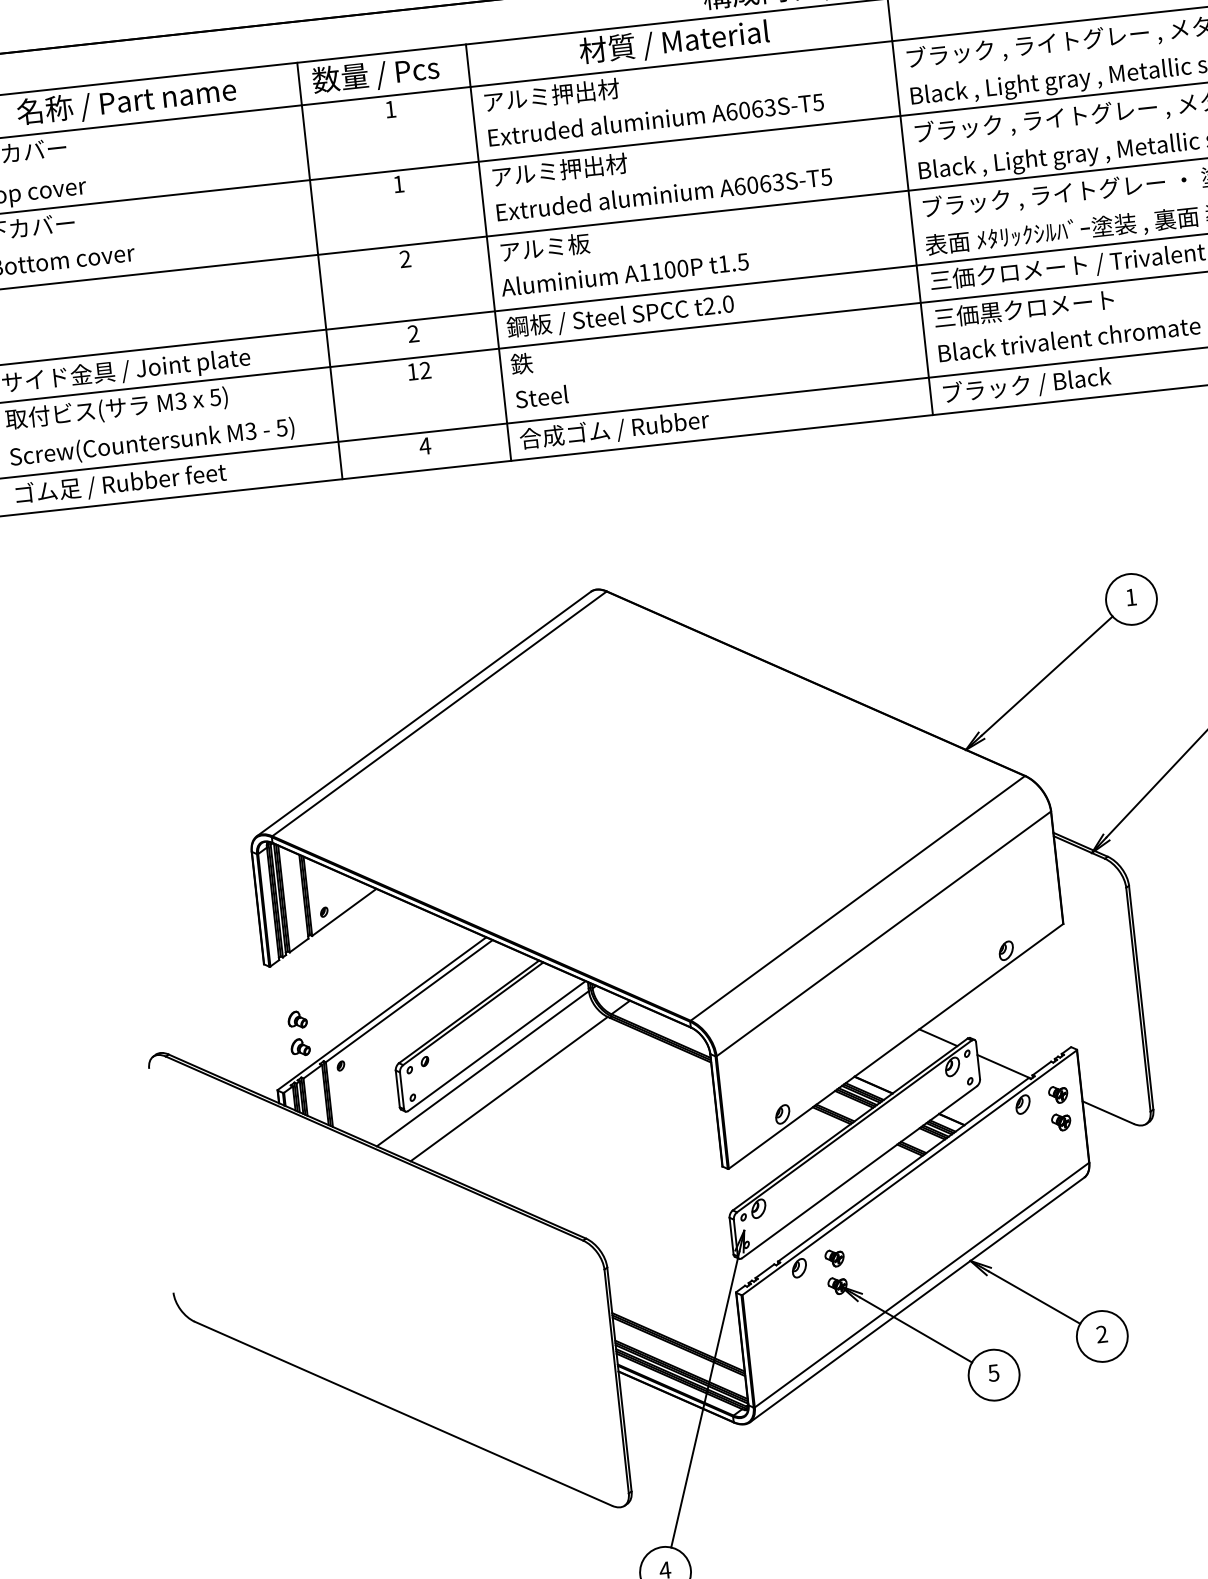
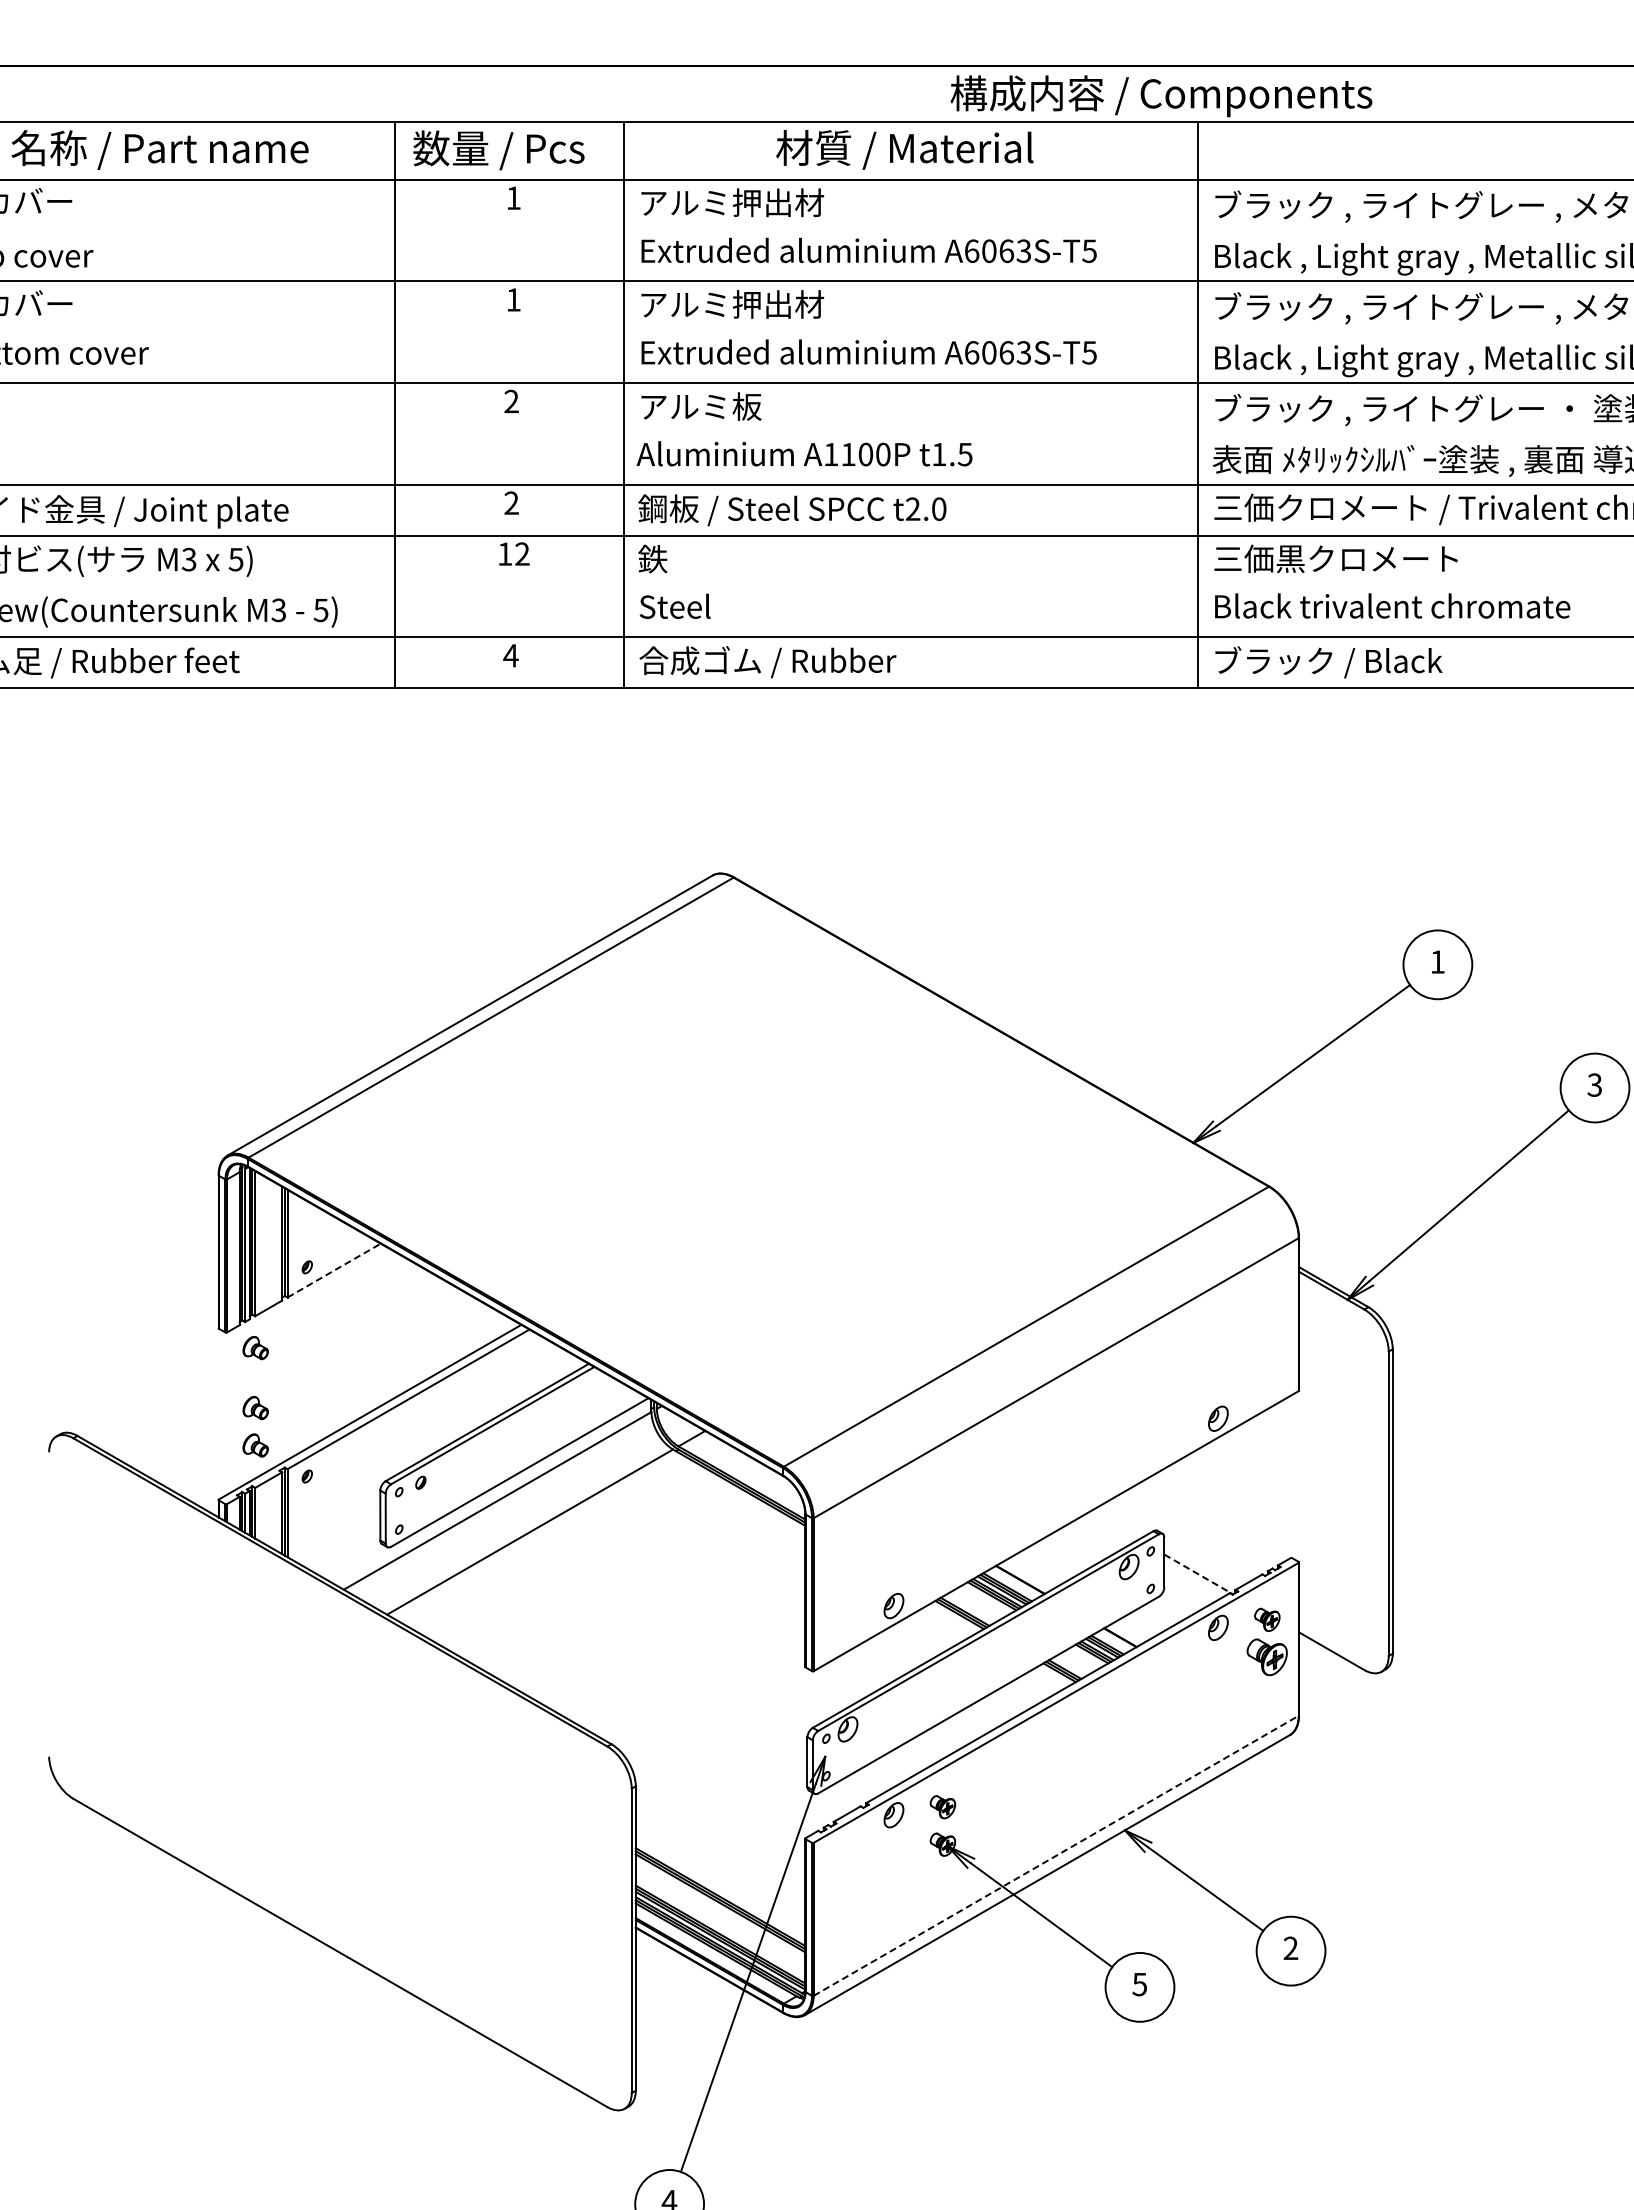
line: (344, 912) -> (334, 1270), solid -> dashed
part: (292, 976) -> (255, 1348), added
line: (937, 1037) -> (1113, 1525), removed
line: (1004, 1066) -> (1198, 1574), solid -> dashed
part: (1061, 1122) -> (1267, 1657), size x1.6
line: (922, 1284) -> (1056, 1855), solid -> dashed

